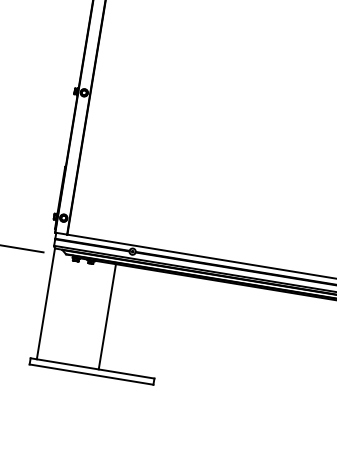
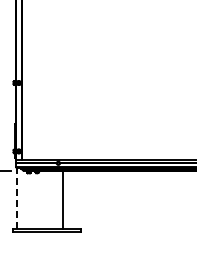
line: (45, 301) -> (16, 197), solid -> dashed
line: (107, 315) -> (62, 199), moved

